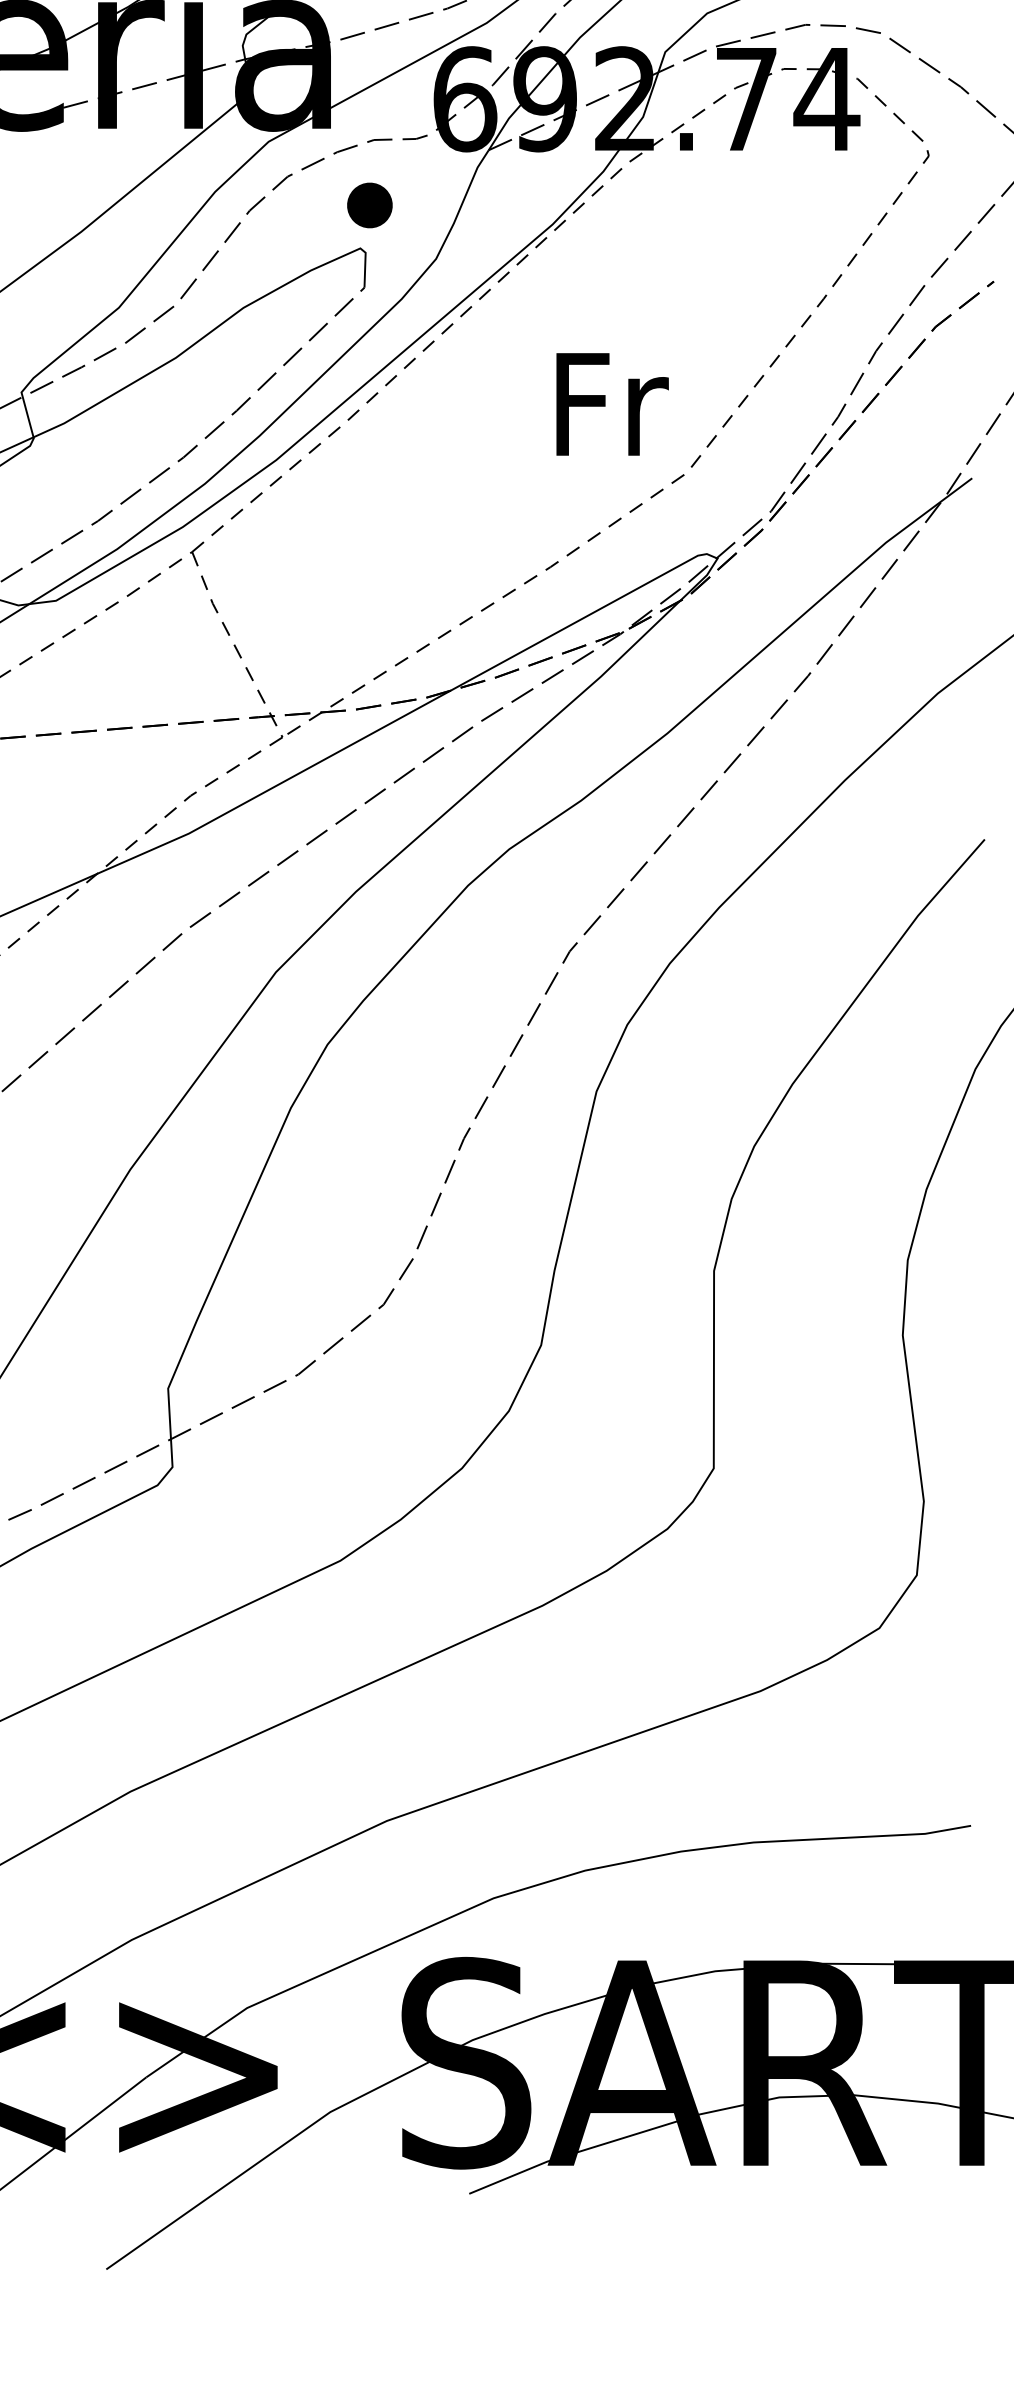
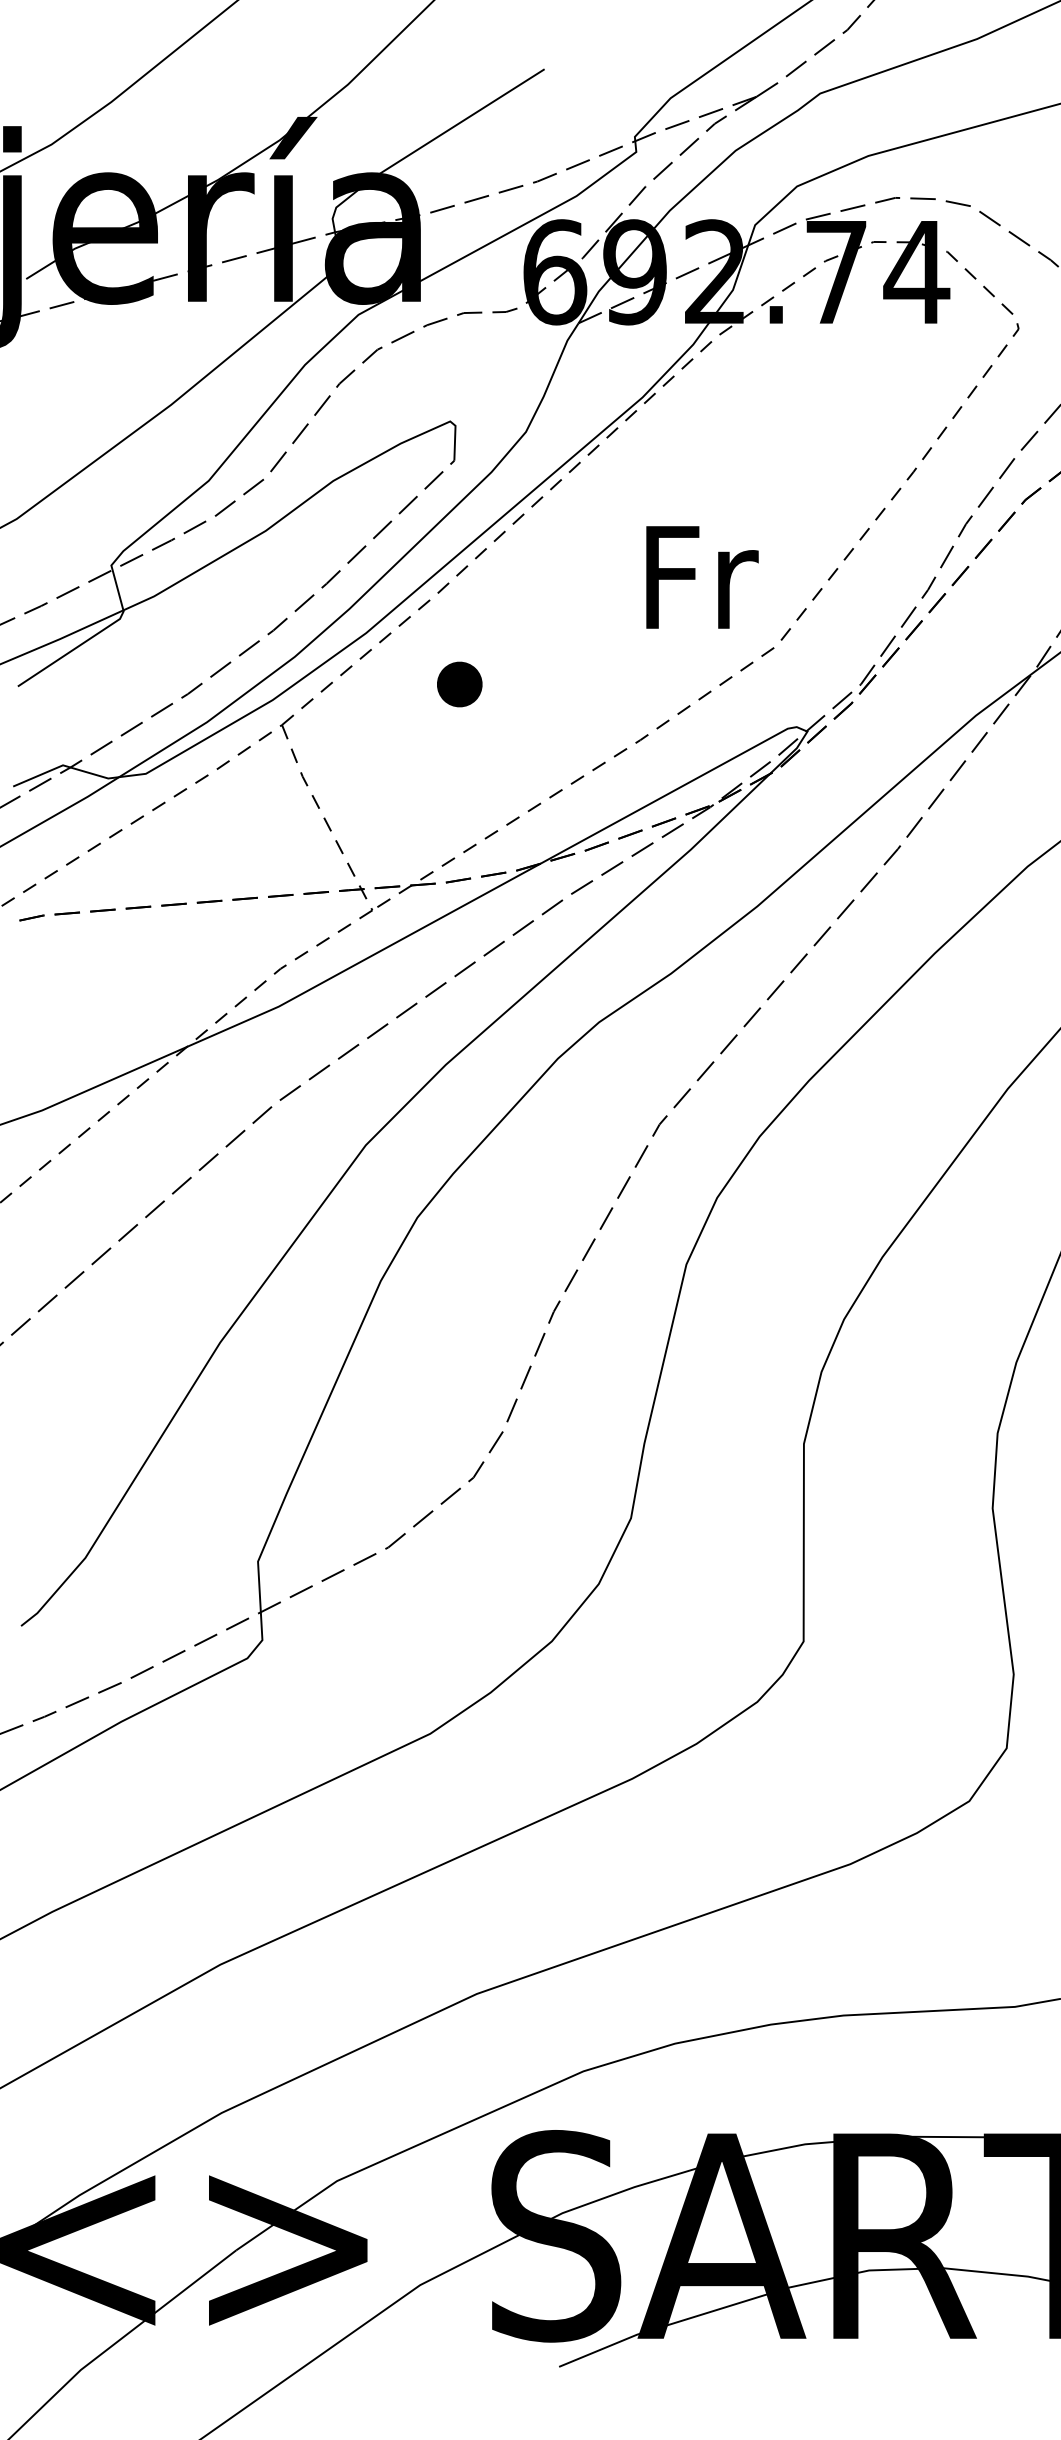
part: (369, 205) -> (459, 684), moved

